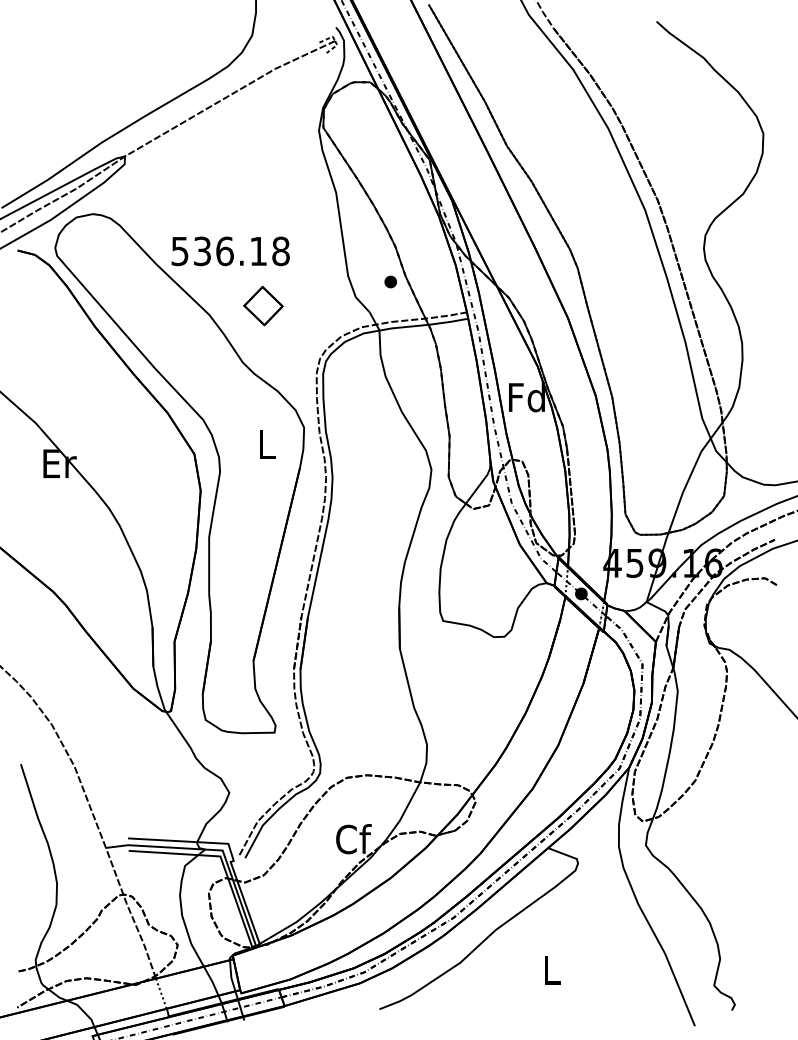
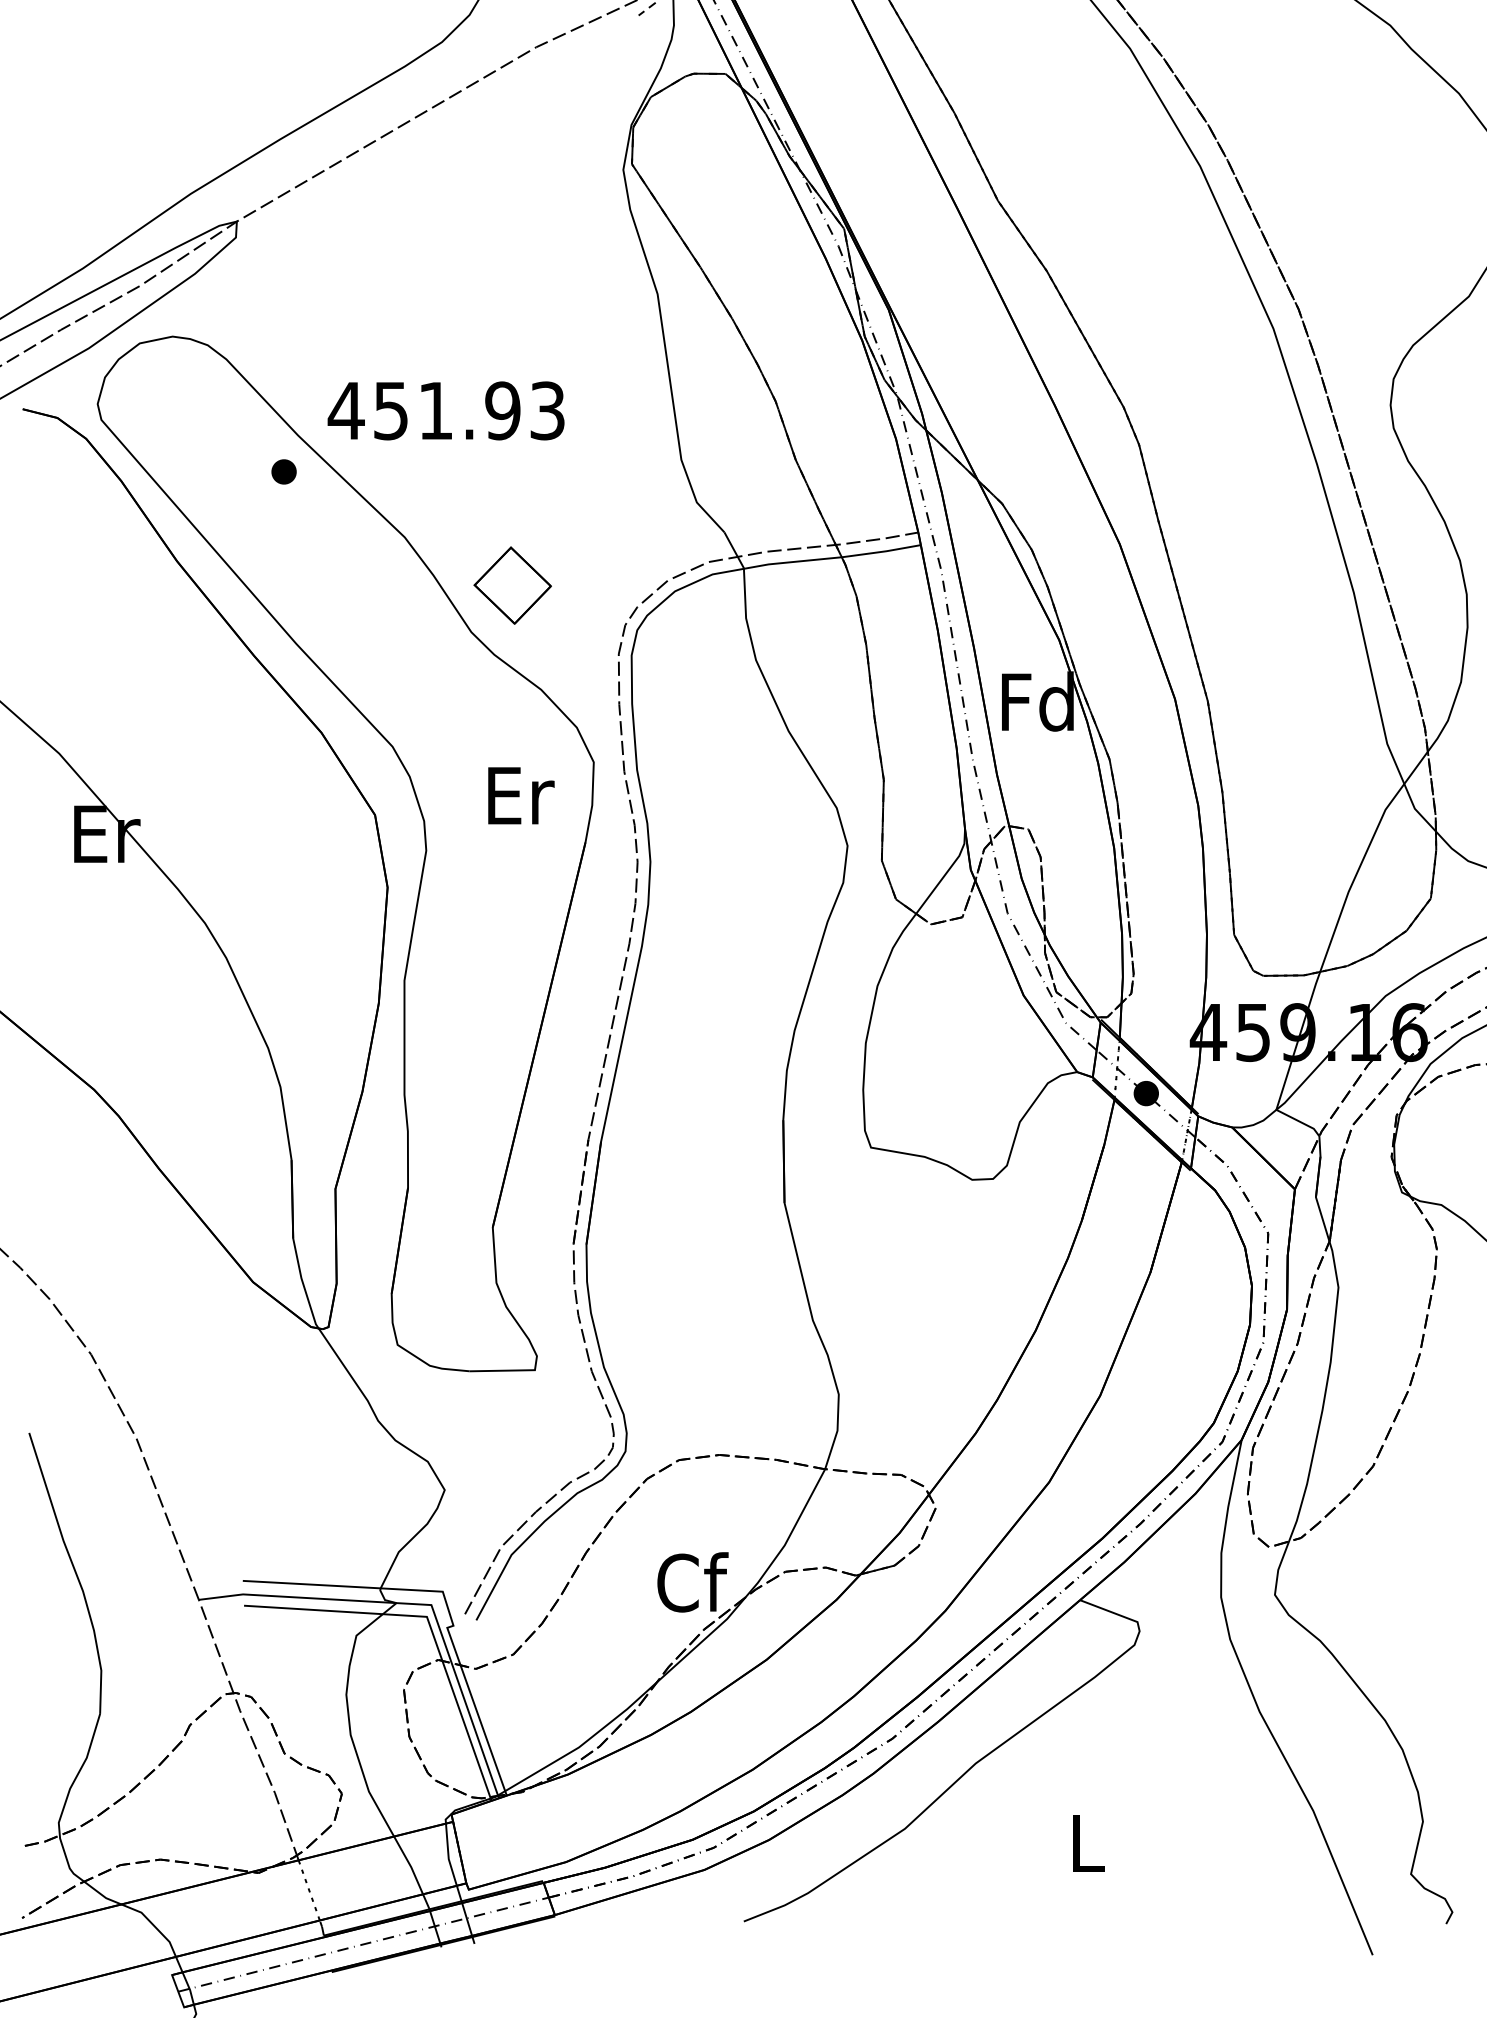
text: (229, 251) -> (444, 411), 536.18 -> 451.93
part: (390, 281) -> (283, 470), moved
part: (263, 305) -> (512, 584), moved
text: (267, 444) -> (520, 795), L -> Er

